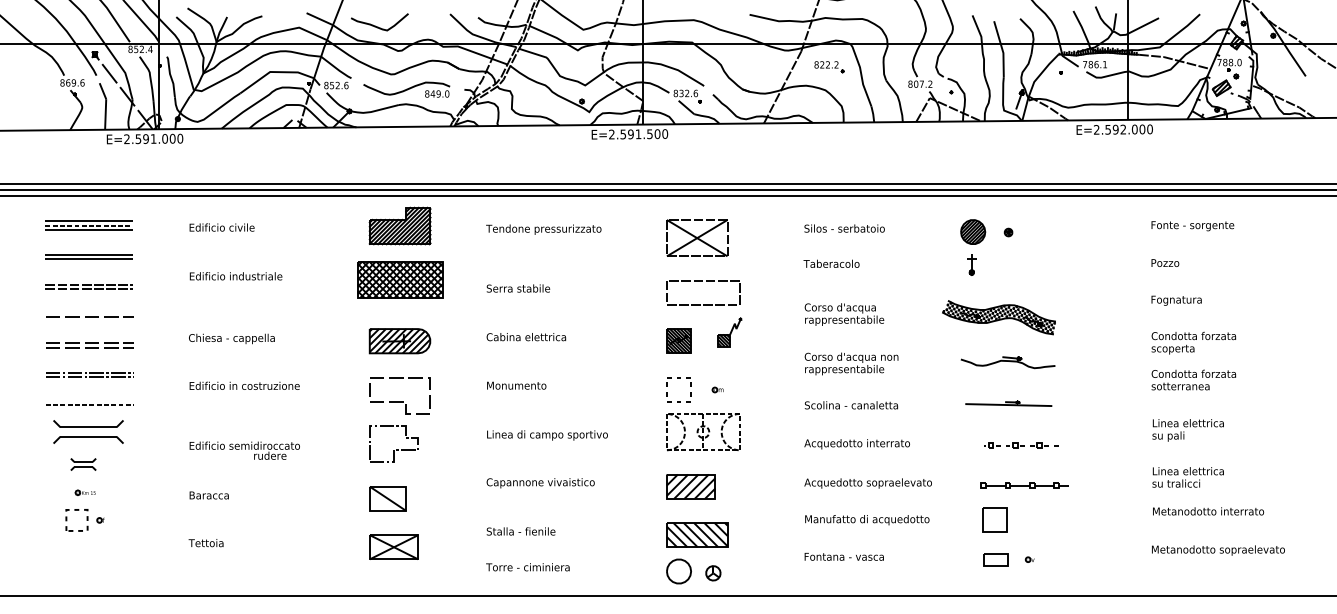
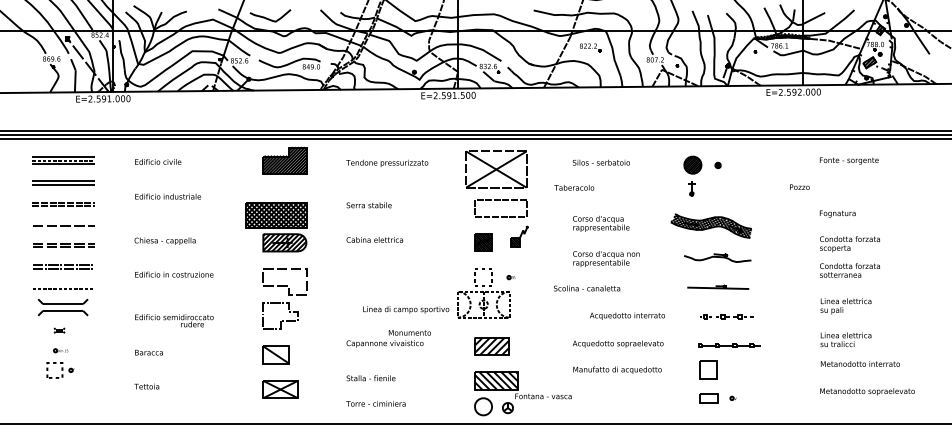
part: (697, 237) -> (496, 169), size x1.4
text: (1165, 262) -> (799, 186), moved
text: (831, 263) -> (574, 187), moved
part: (400, 279) -> (276, 215), moved
text: (516, 385) -> (409, 332), moved
text: (850, 405) -> (586, 288), moved
part: (703, 432) -> (483, 304), moved
text: (547, 435) -> (406, 309), moved
text: (856, 444) -> (626, 316), moved
part: (83, 464) -> (59, 330), size x0.6
text: (843, 556) -> (542, 396), moved

